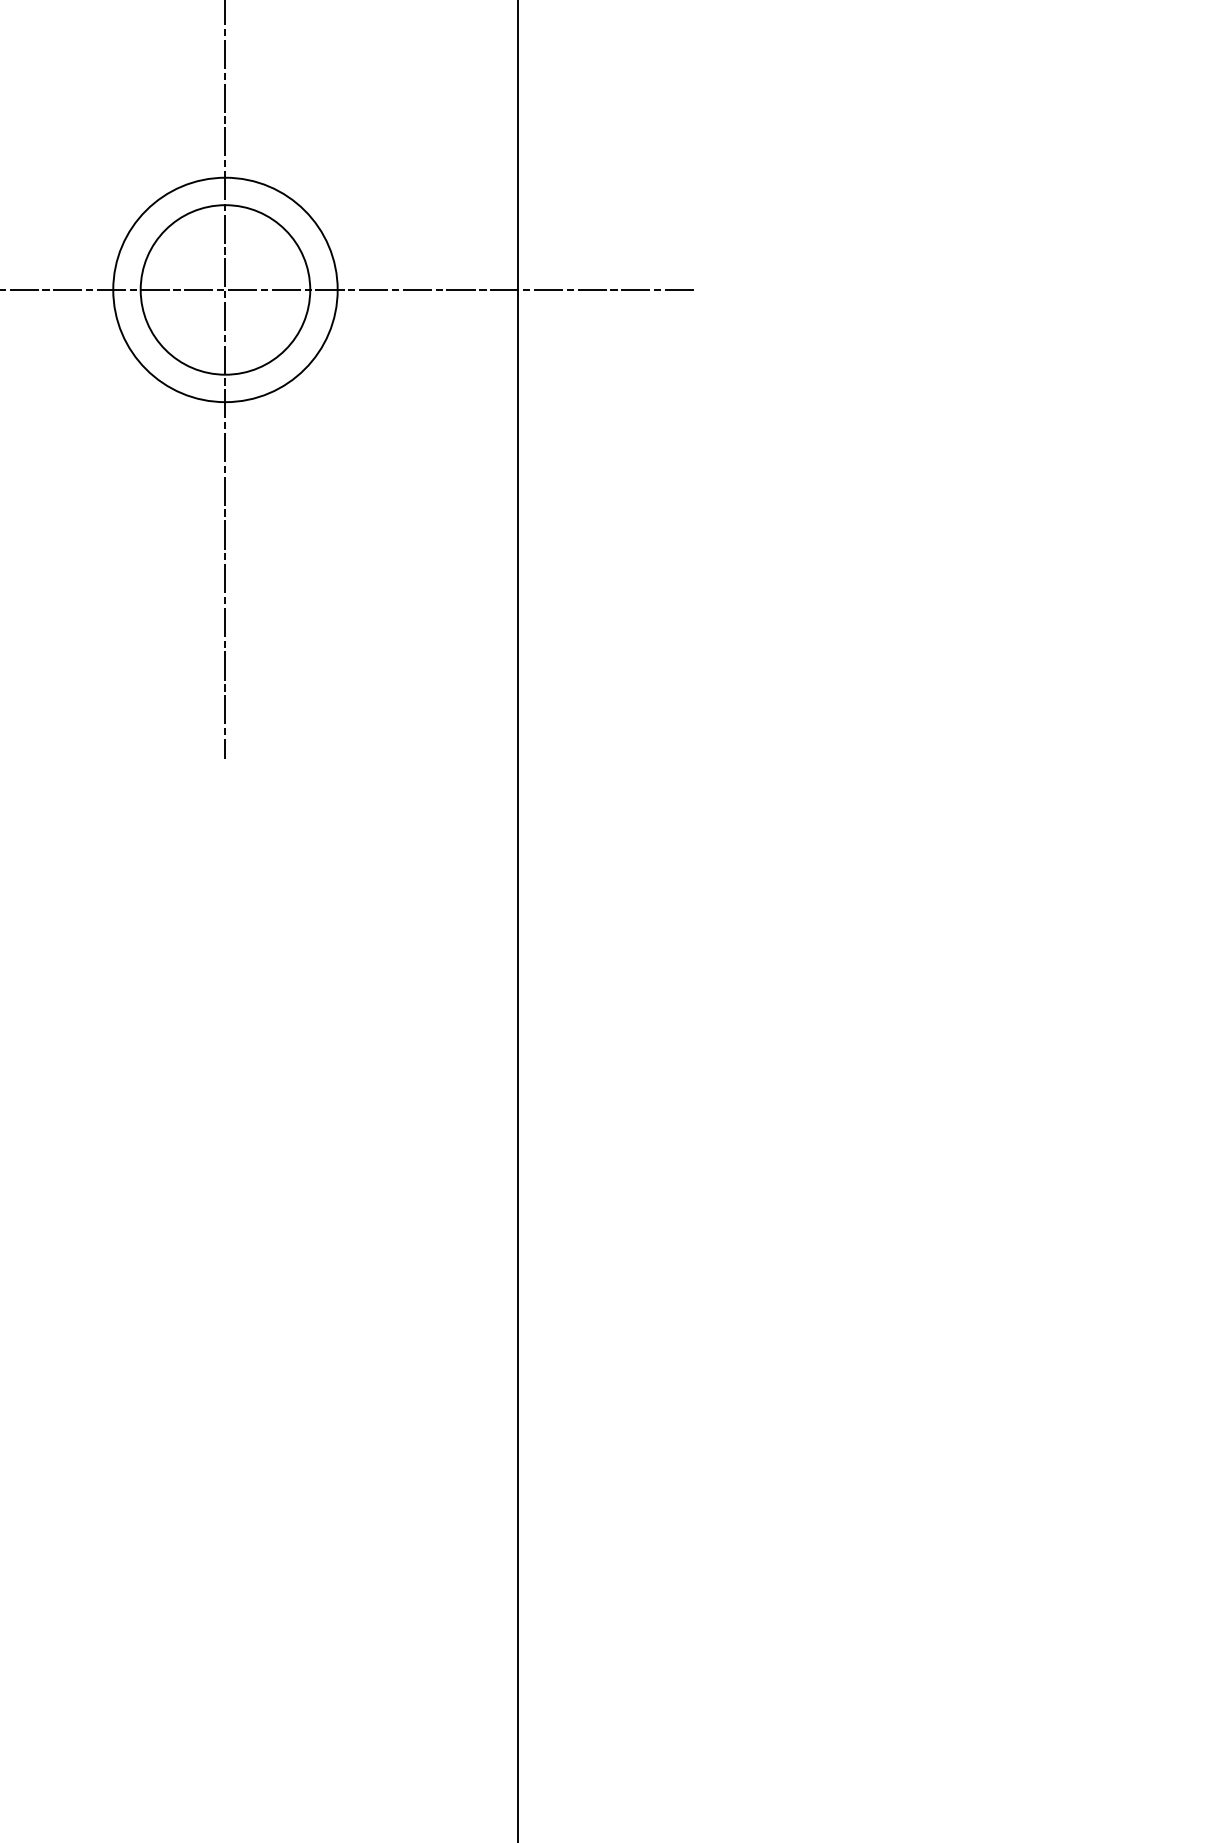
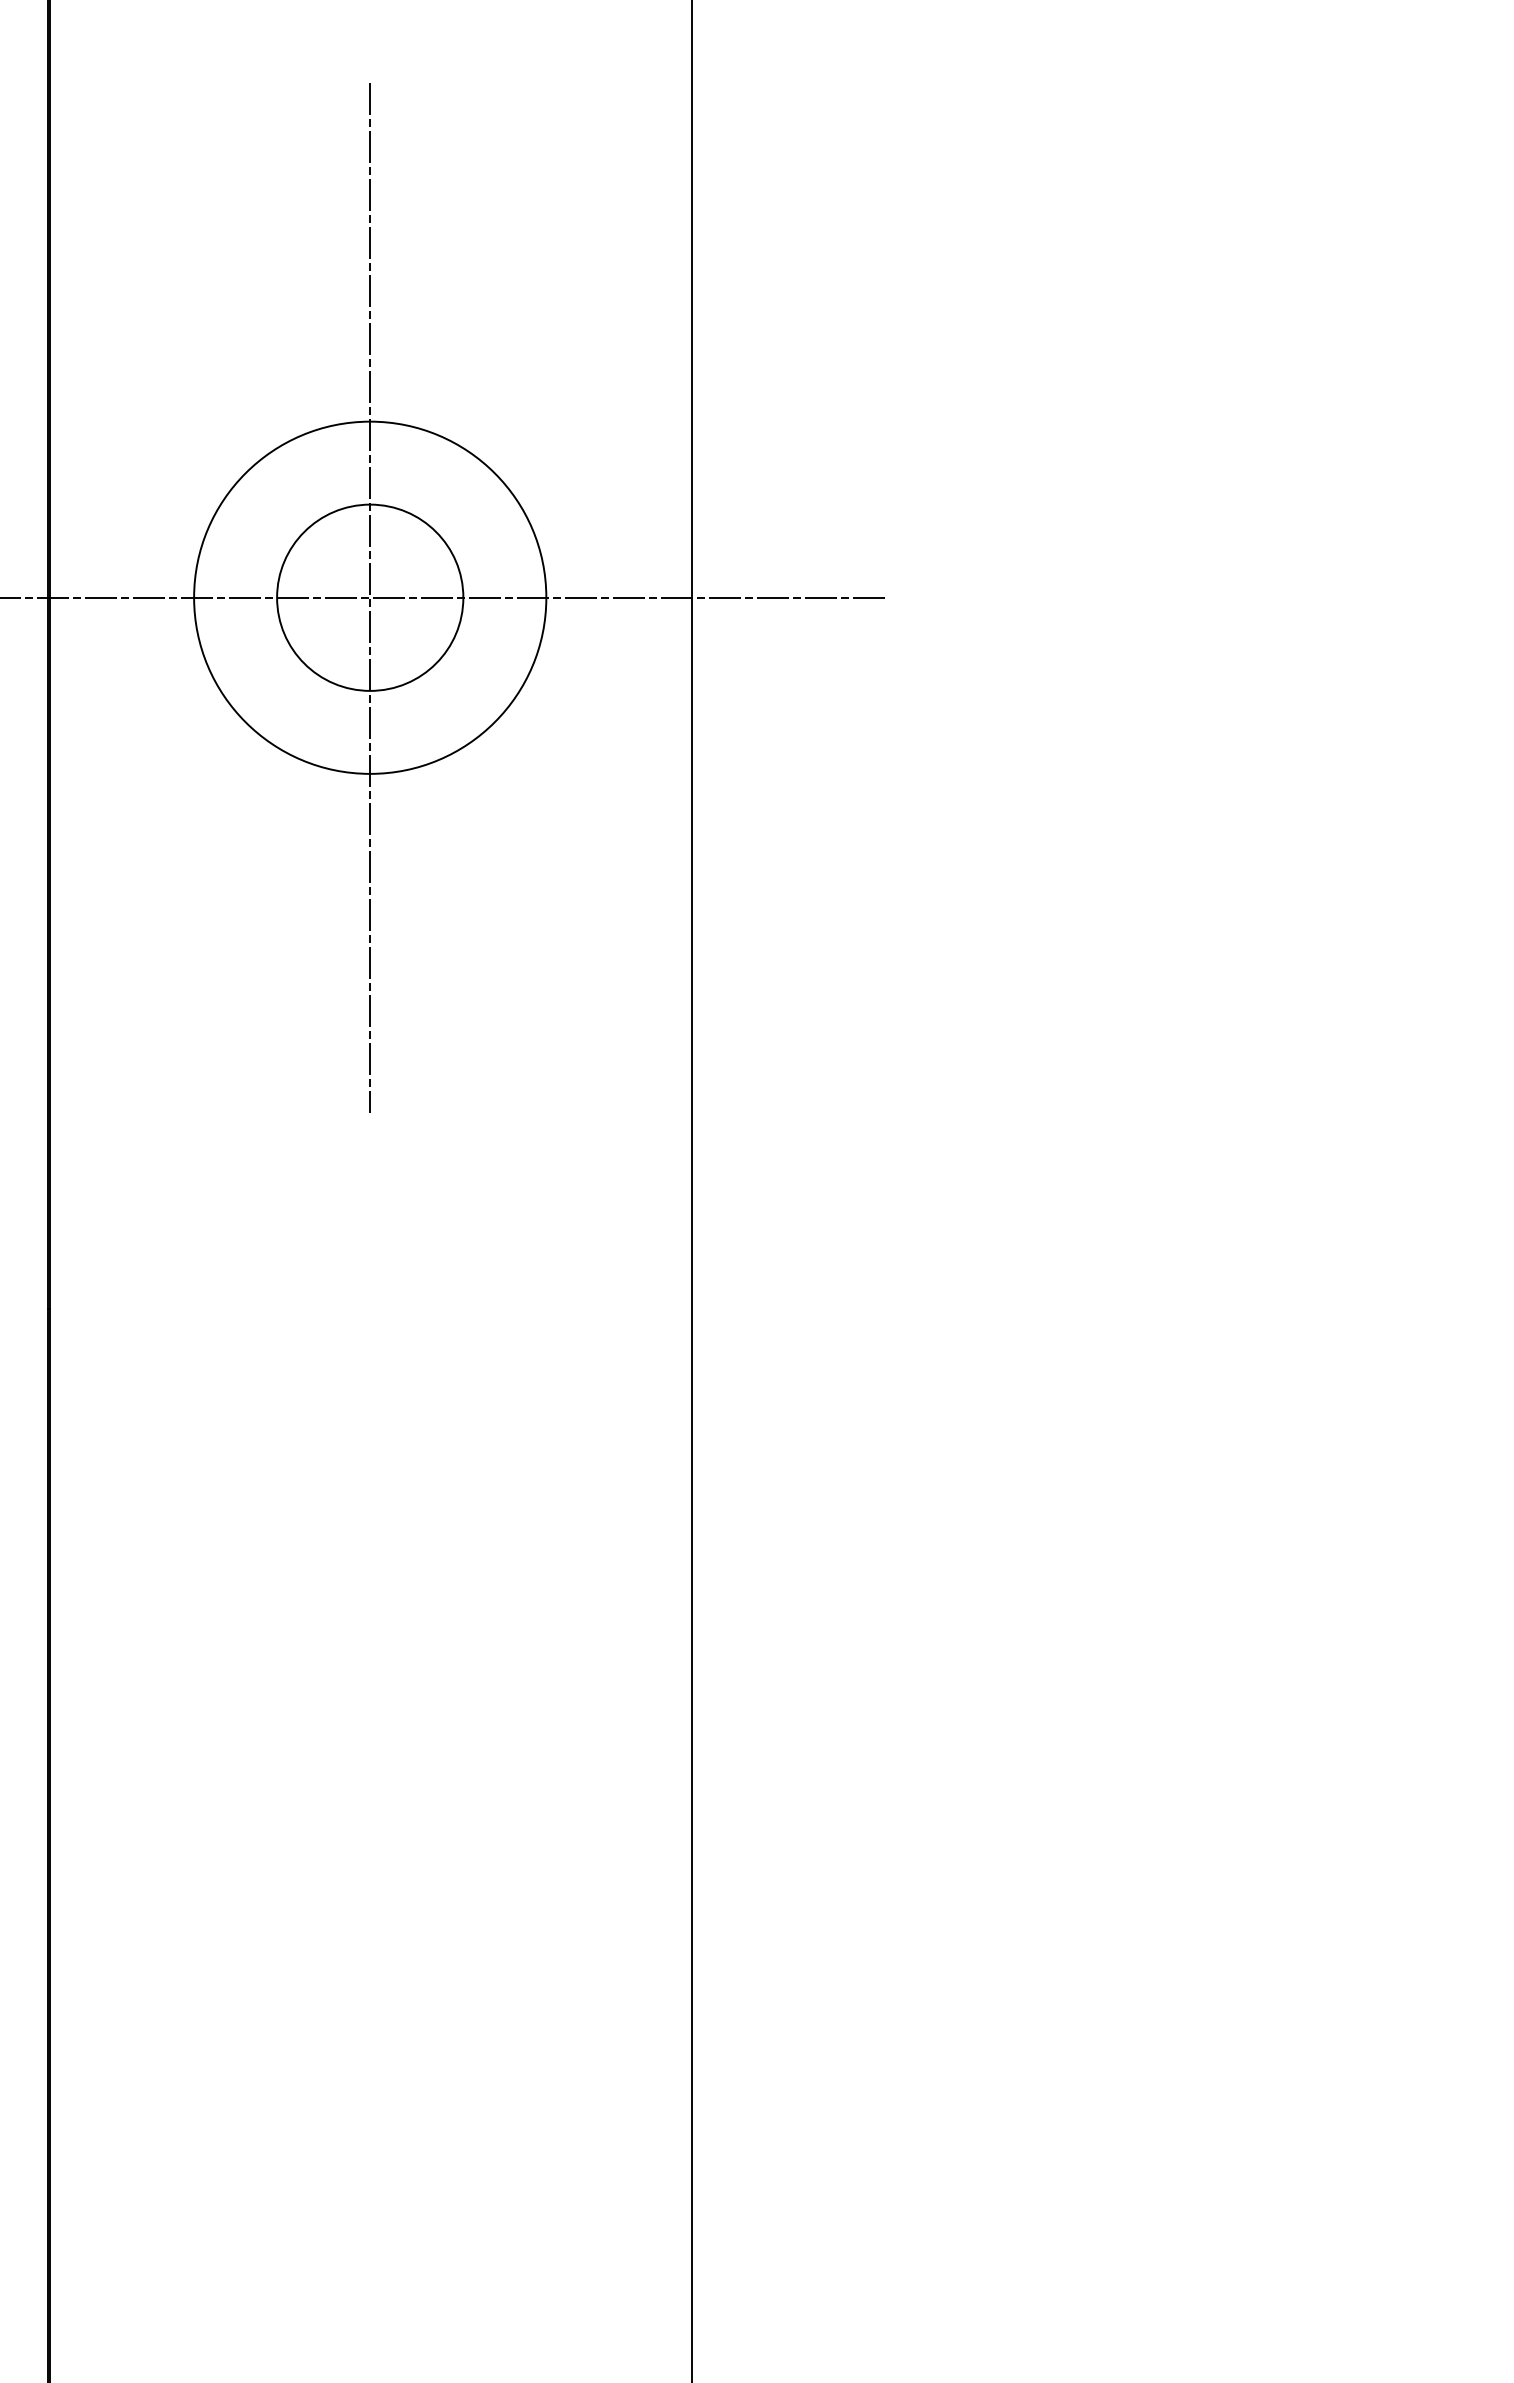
circle: (225, 289) -> (370, 597), size x1.43

